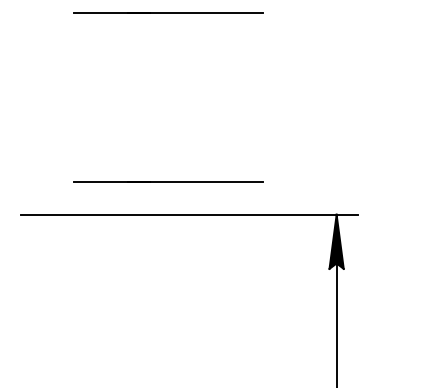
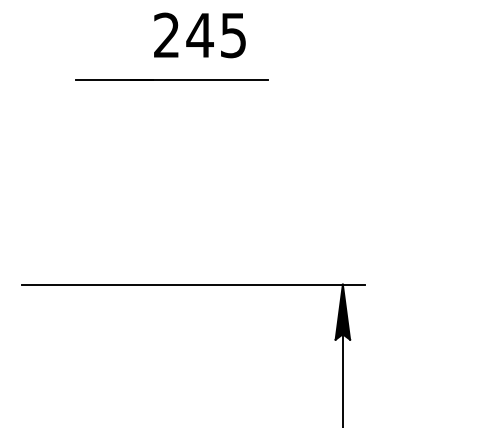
line: (167, 182) -> (171, 251), removed

